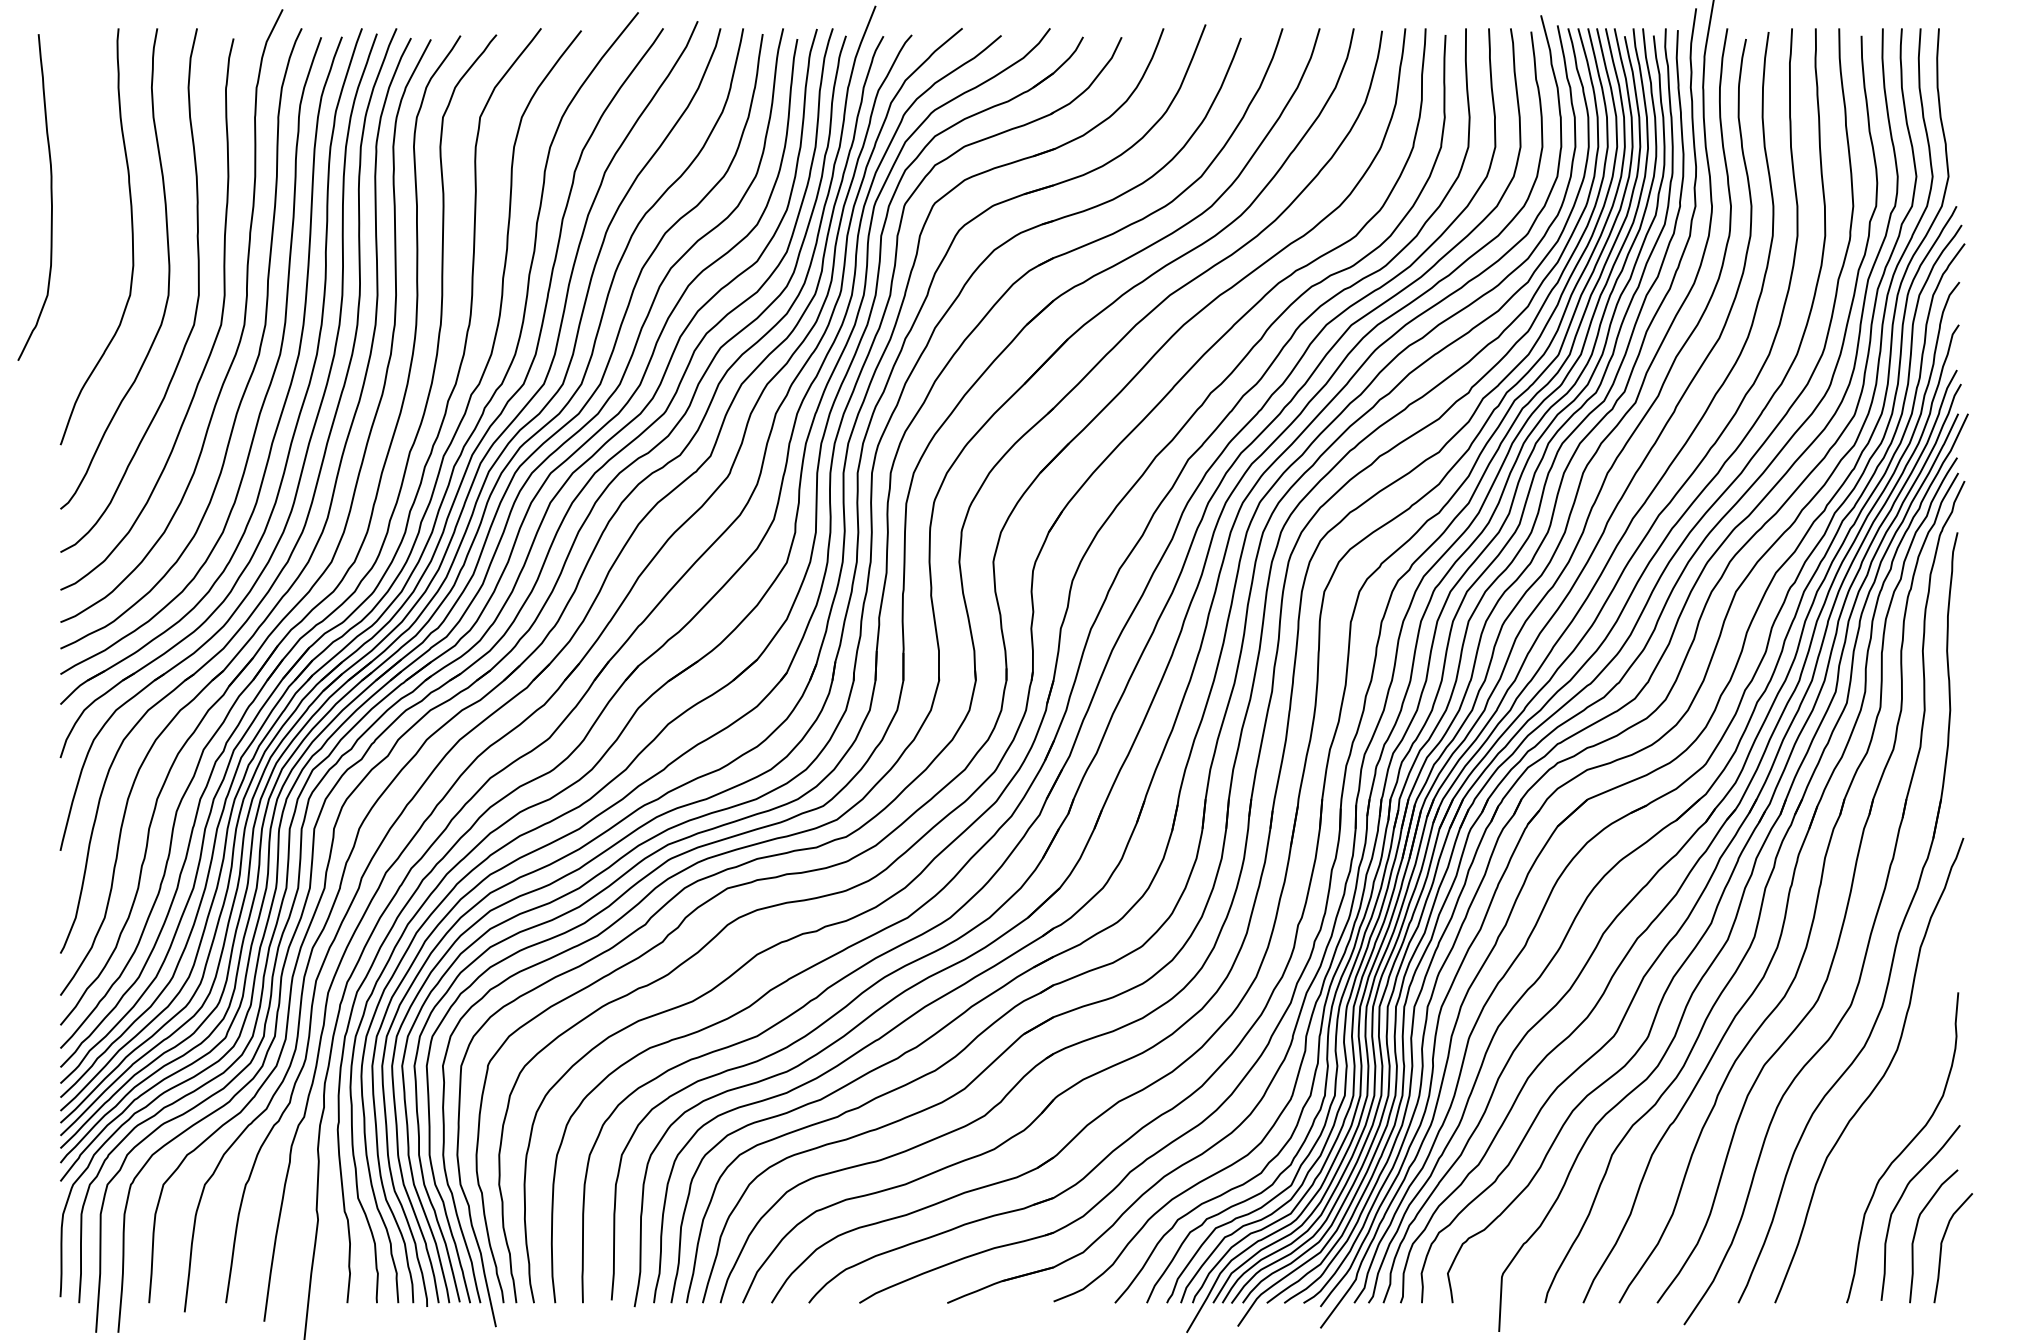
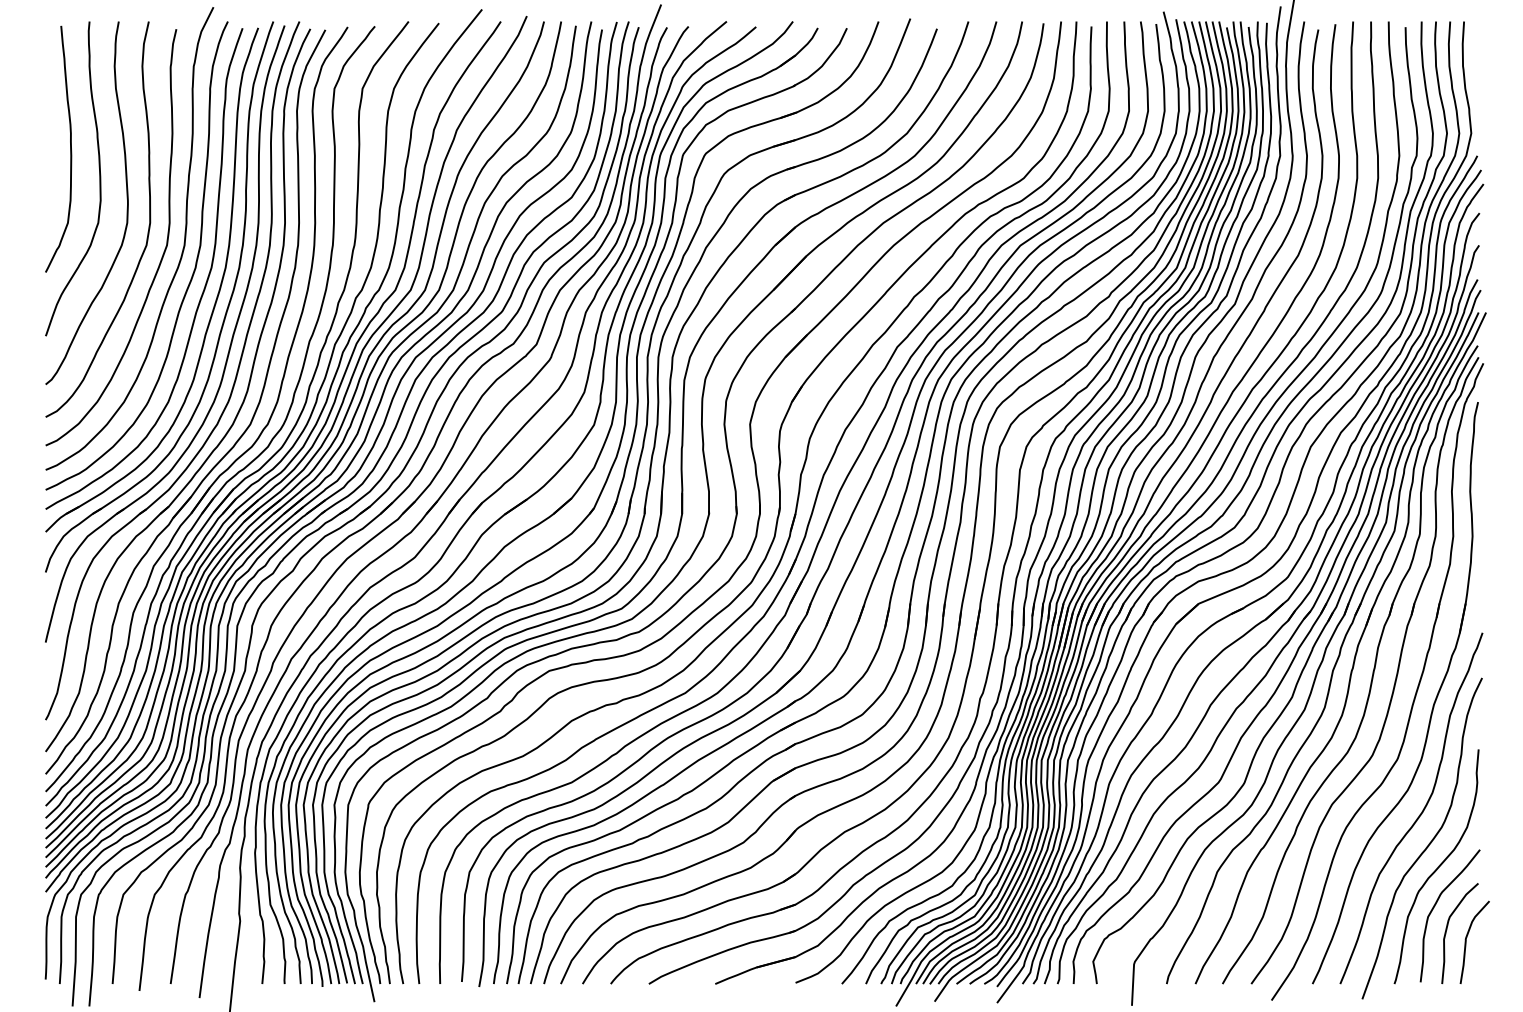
curve: (50, 196) -> (70, 148), moved
curve: (1891, 1116) -> (1428, 843), added

